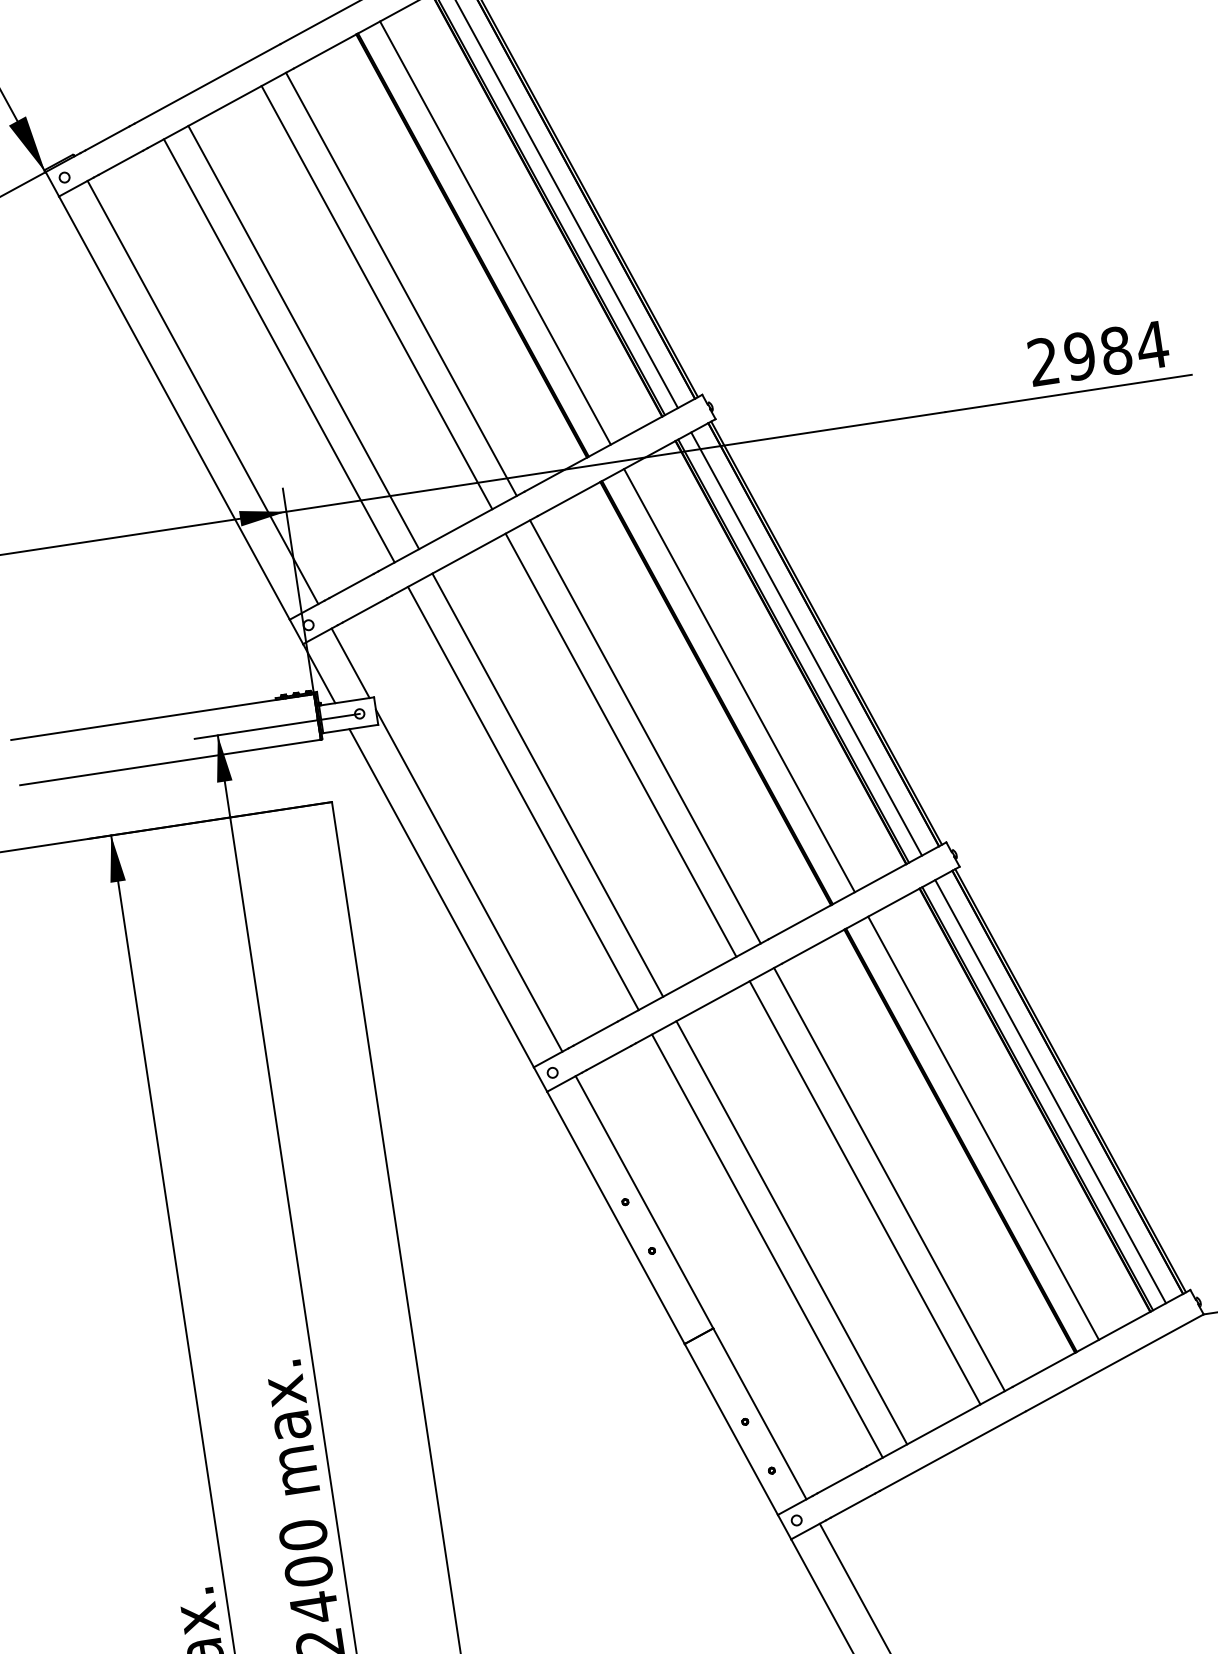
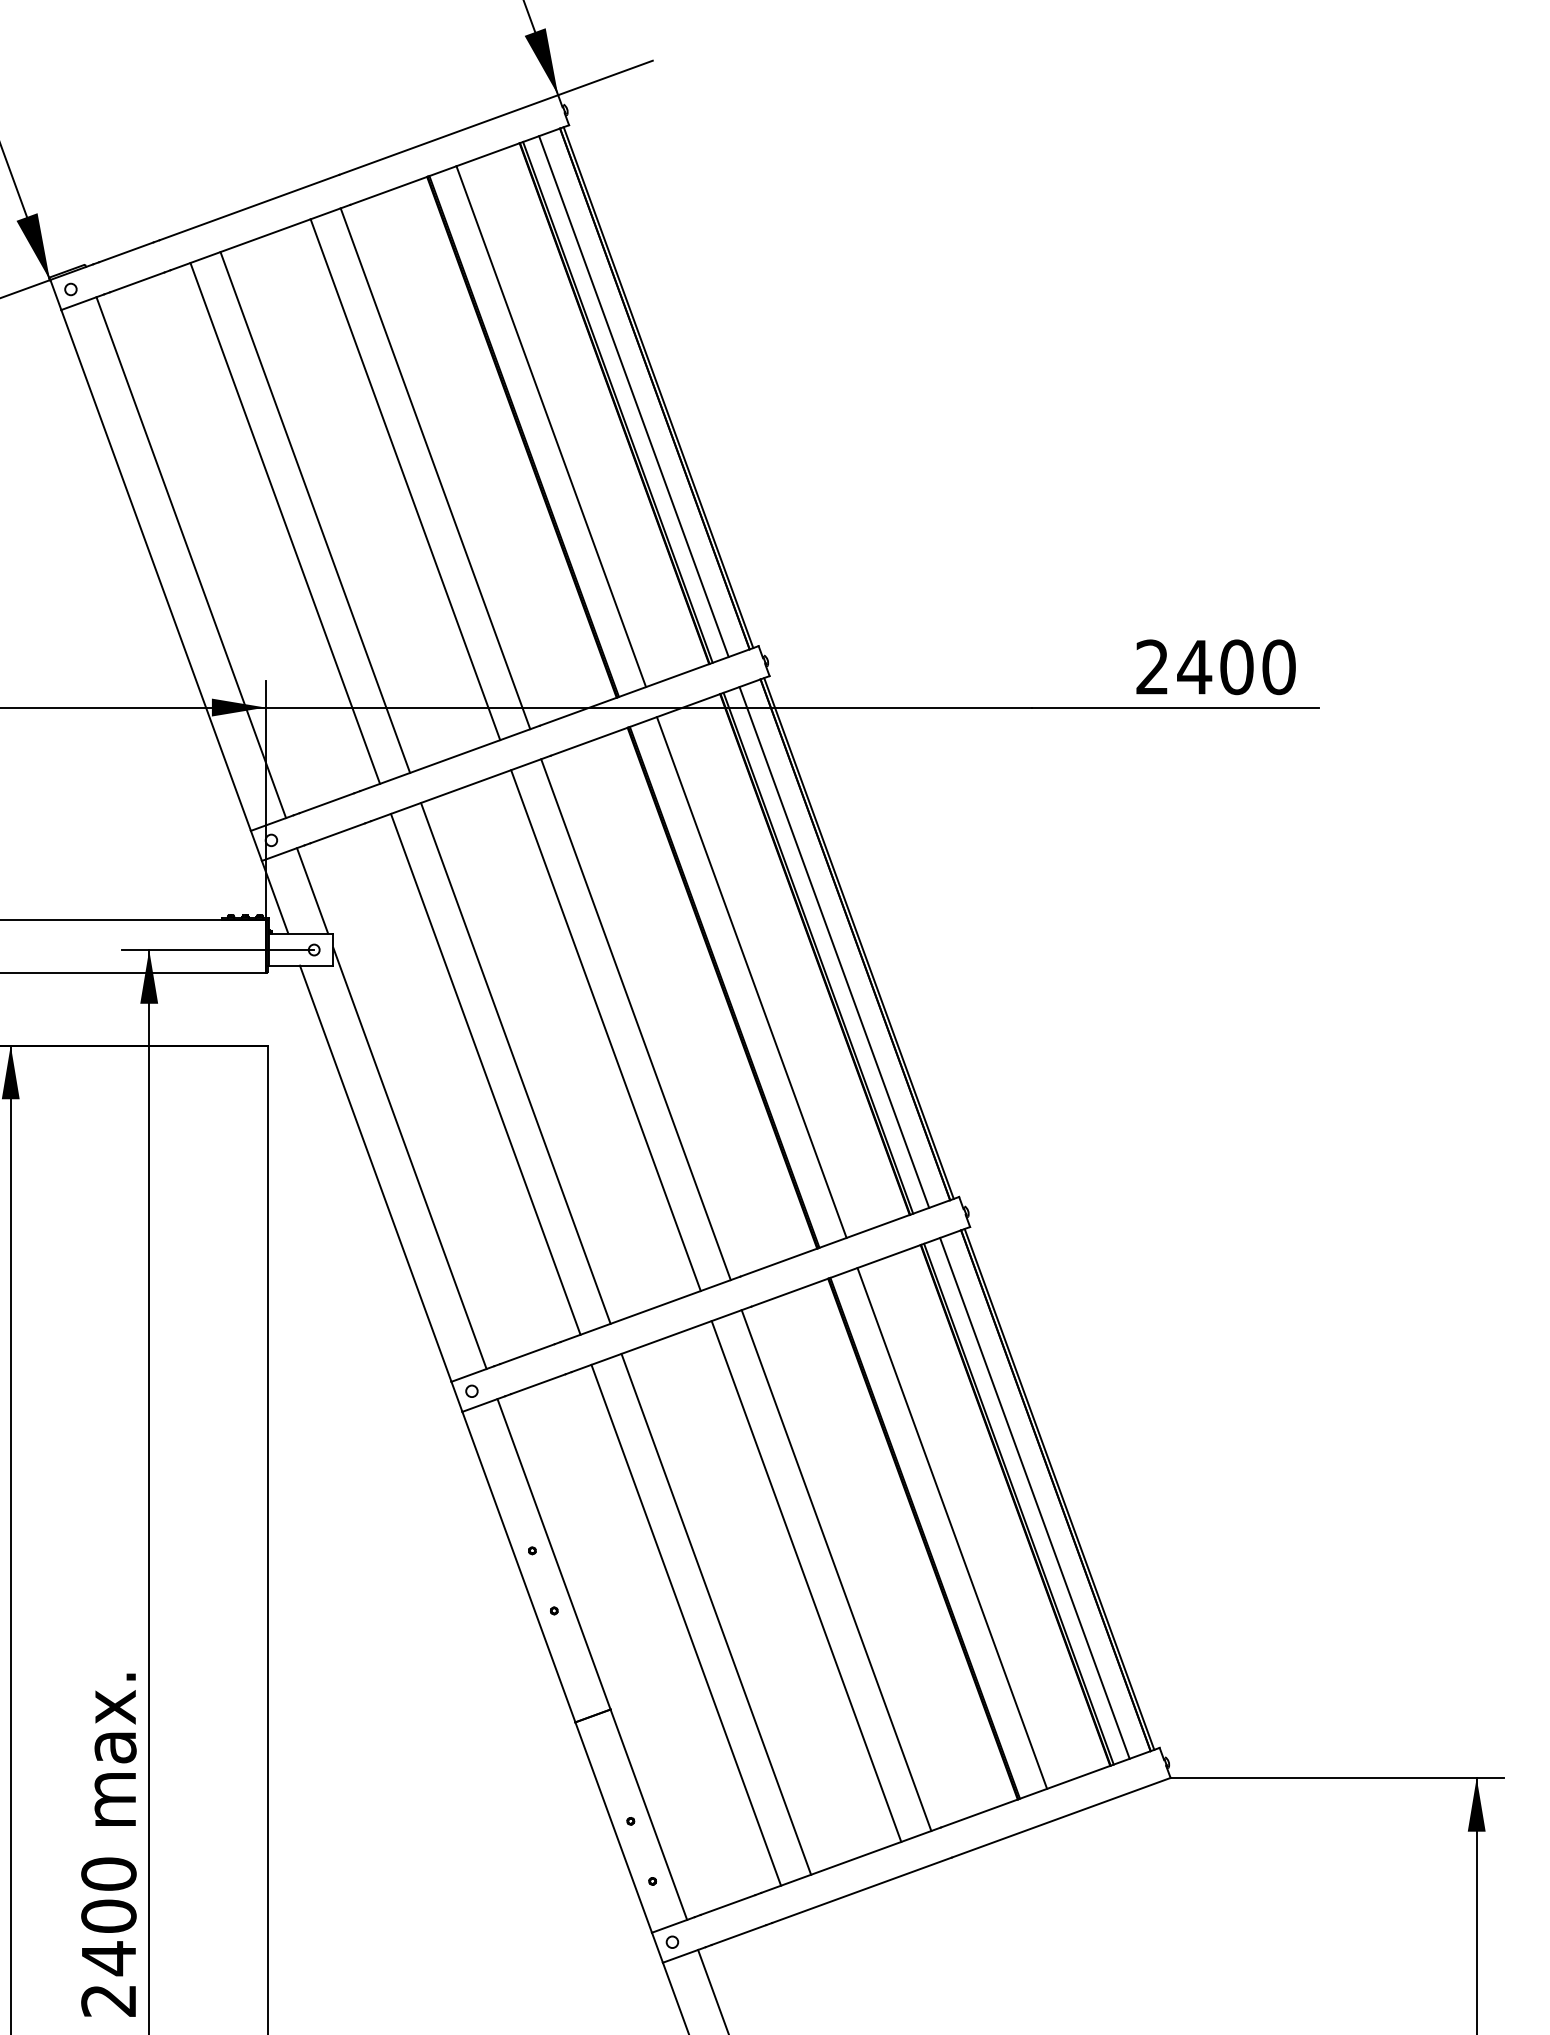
text: (1115, 351) -> (1236, 667), 2984 -> 2400

